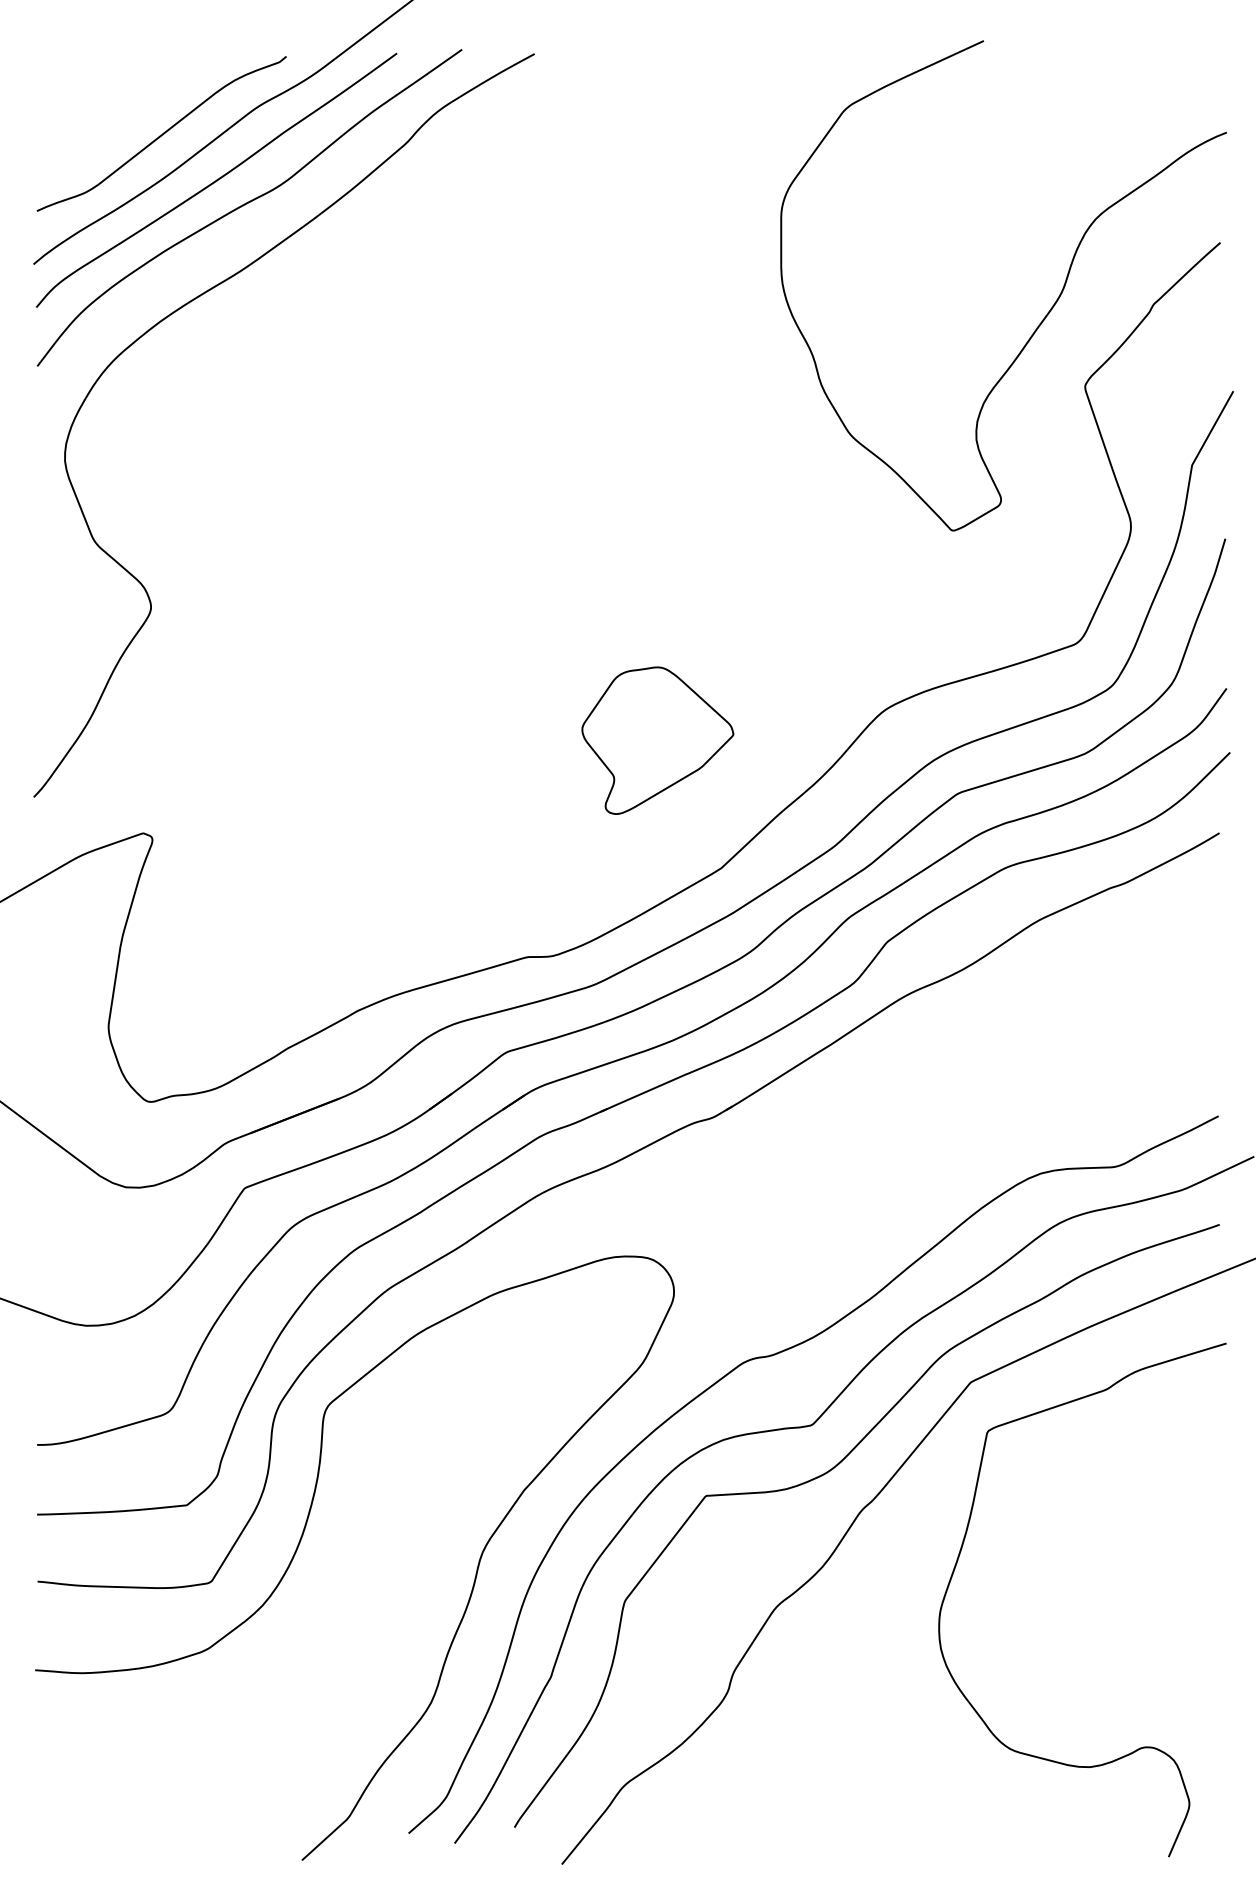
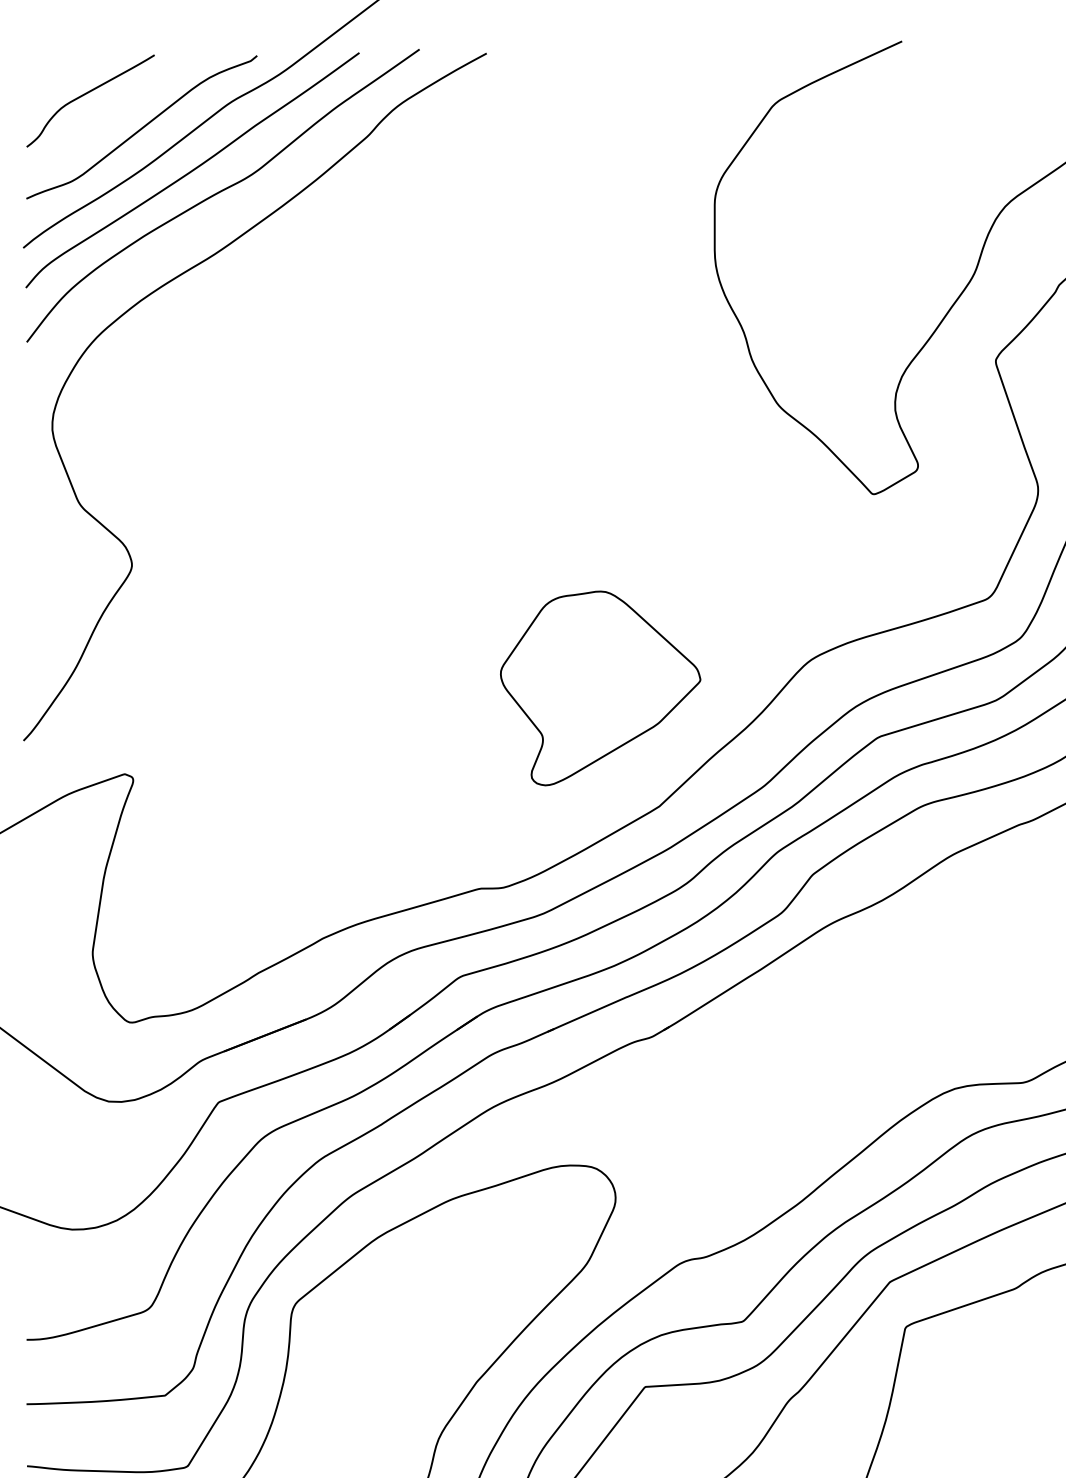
curve: (103, 97) -> (87, 93), added
part: (657, 740) -> (600, 688), size x1.43

